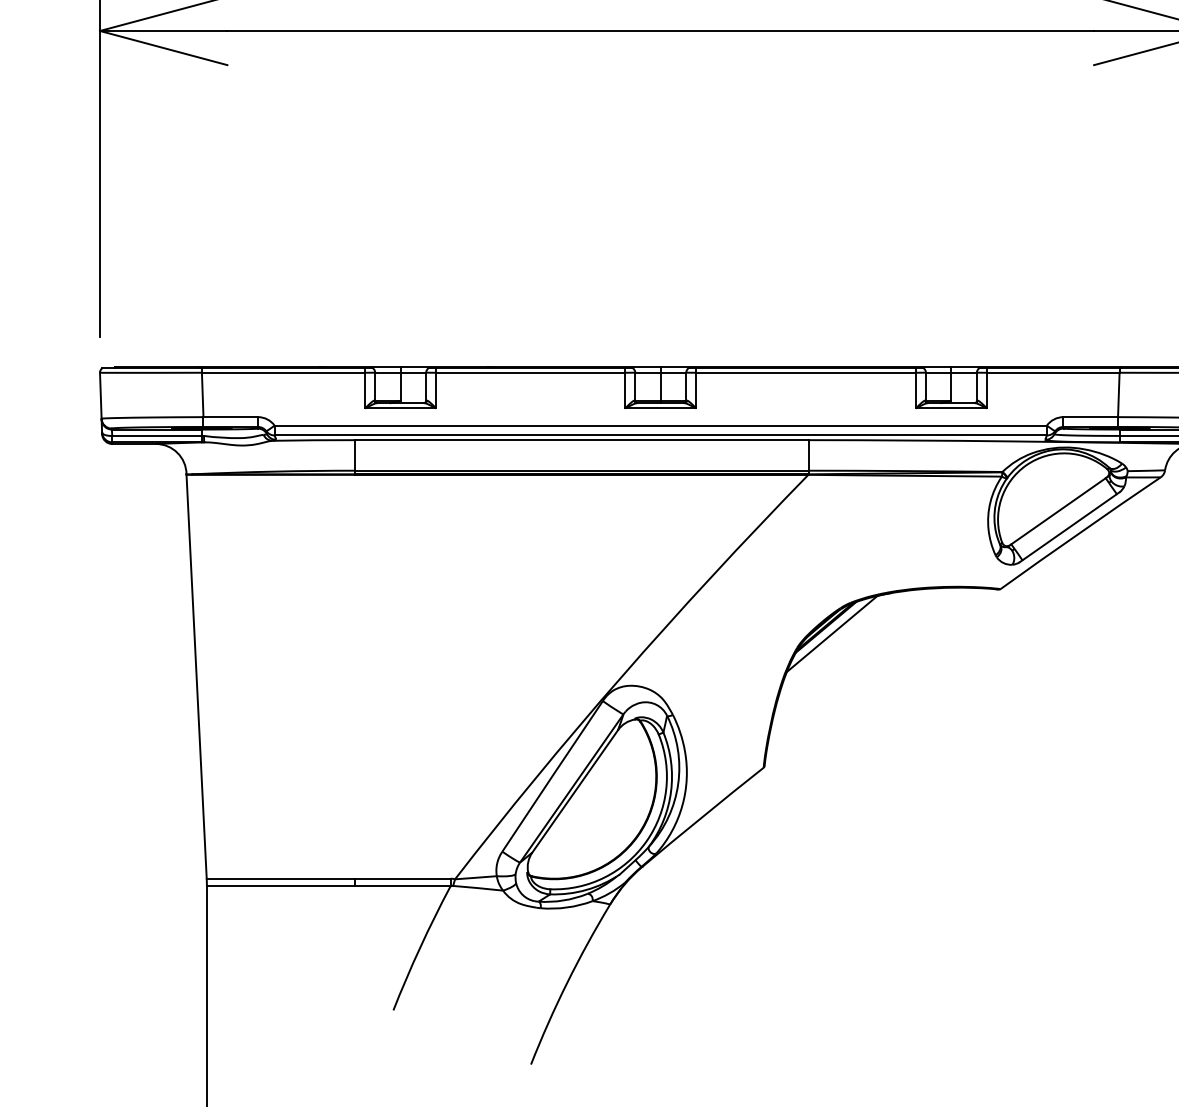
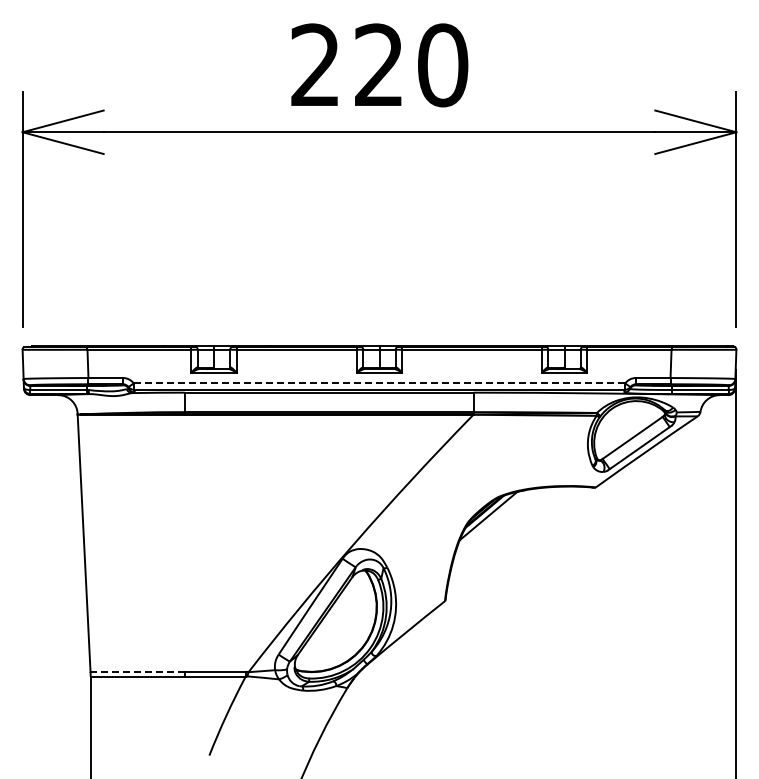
line: (660, 425) -> (379, 383), solid -> dashed
line: (280, 878) -> (137, 671), solid -> dashed

